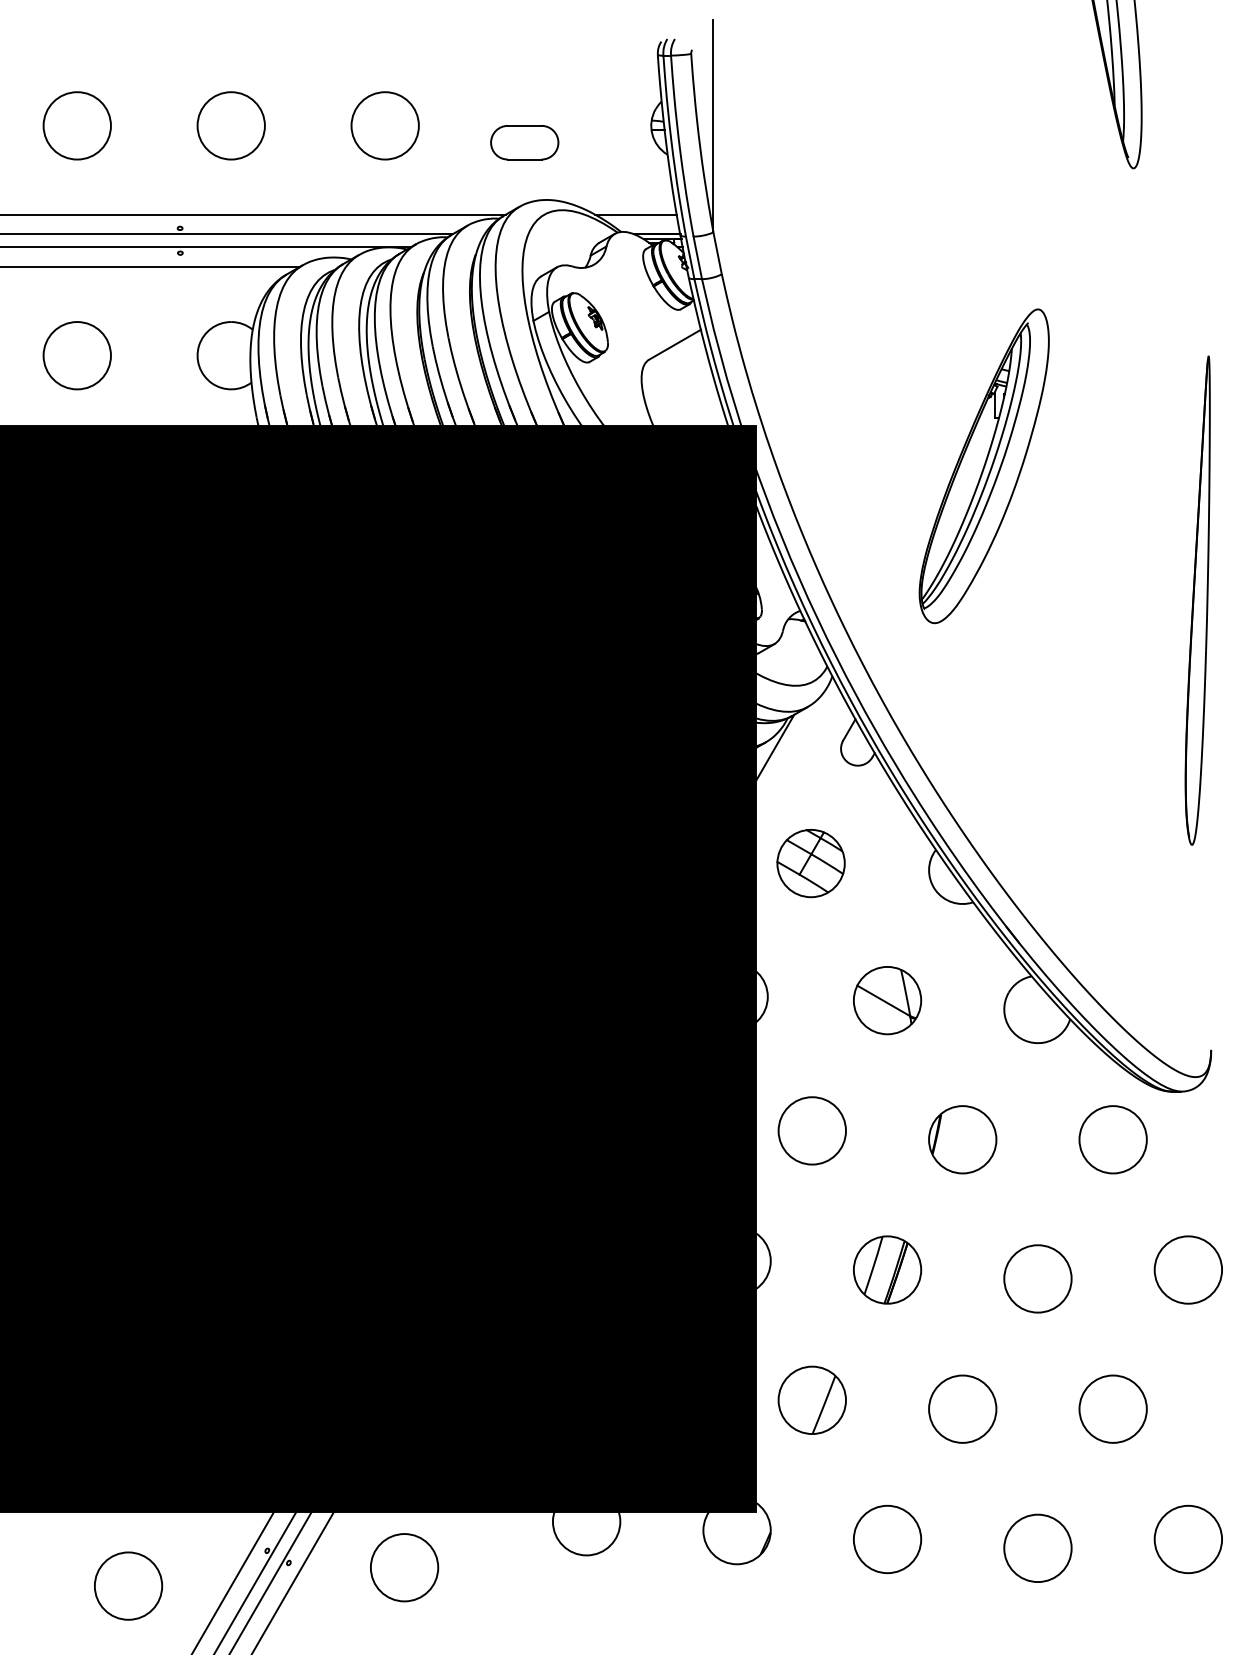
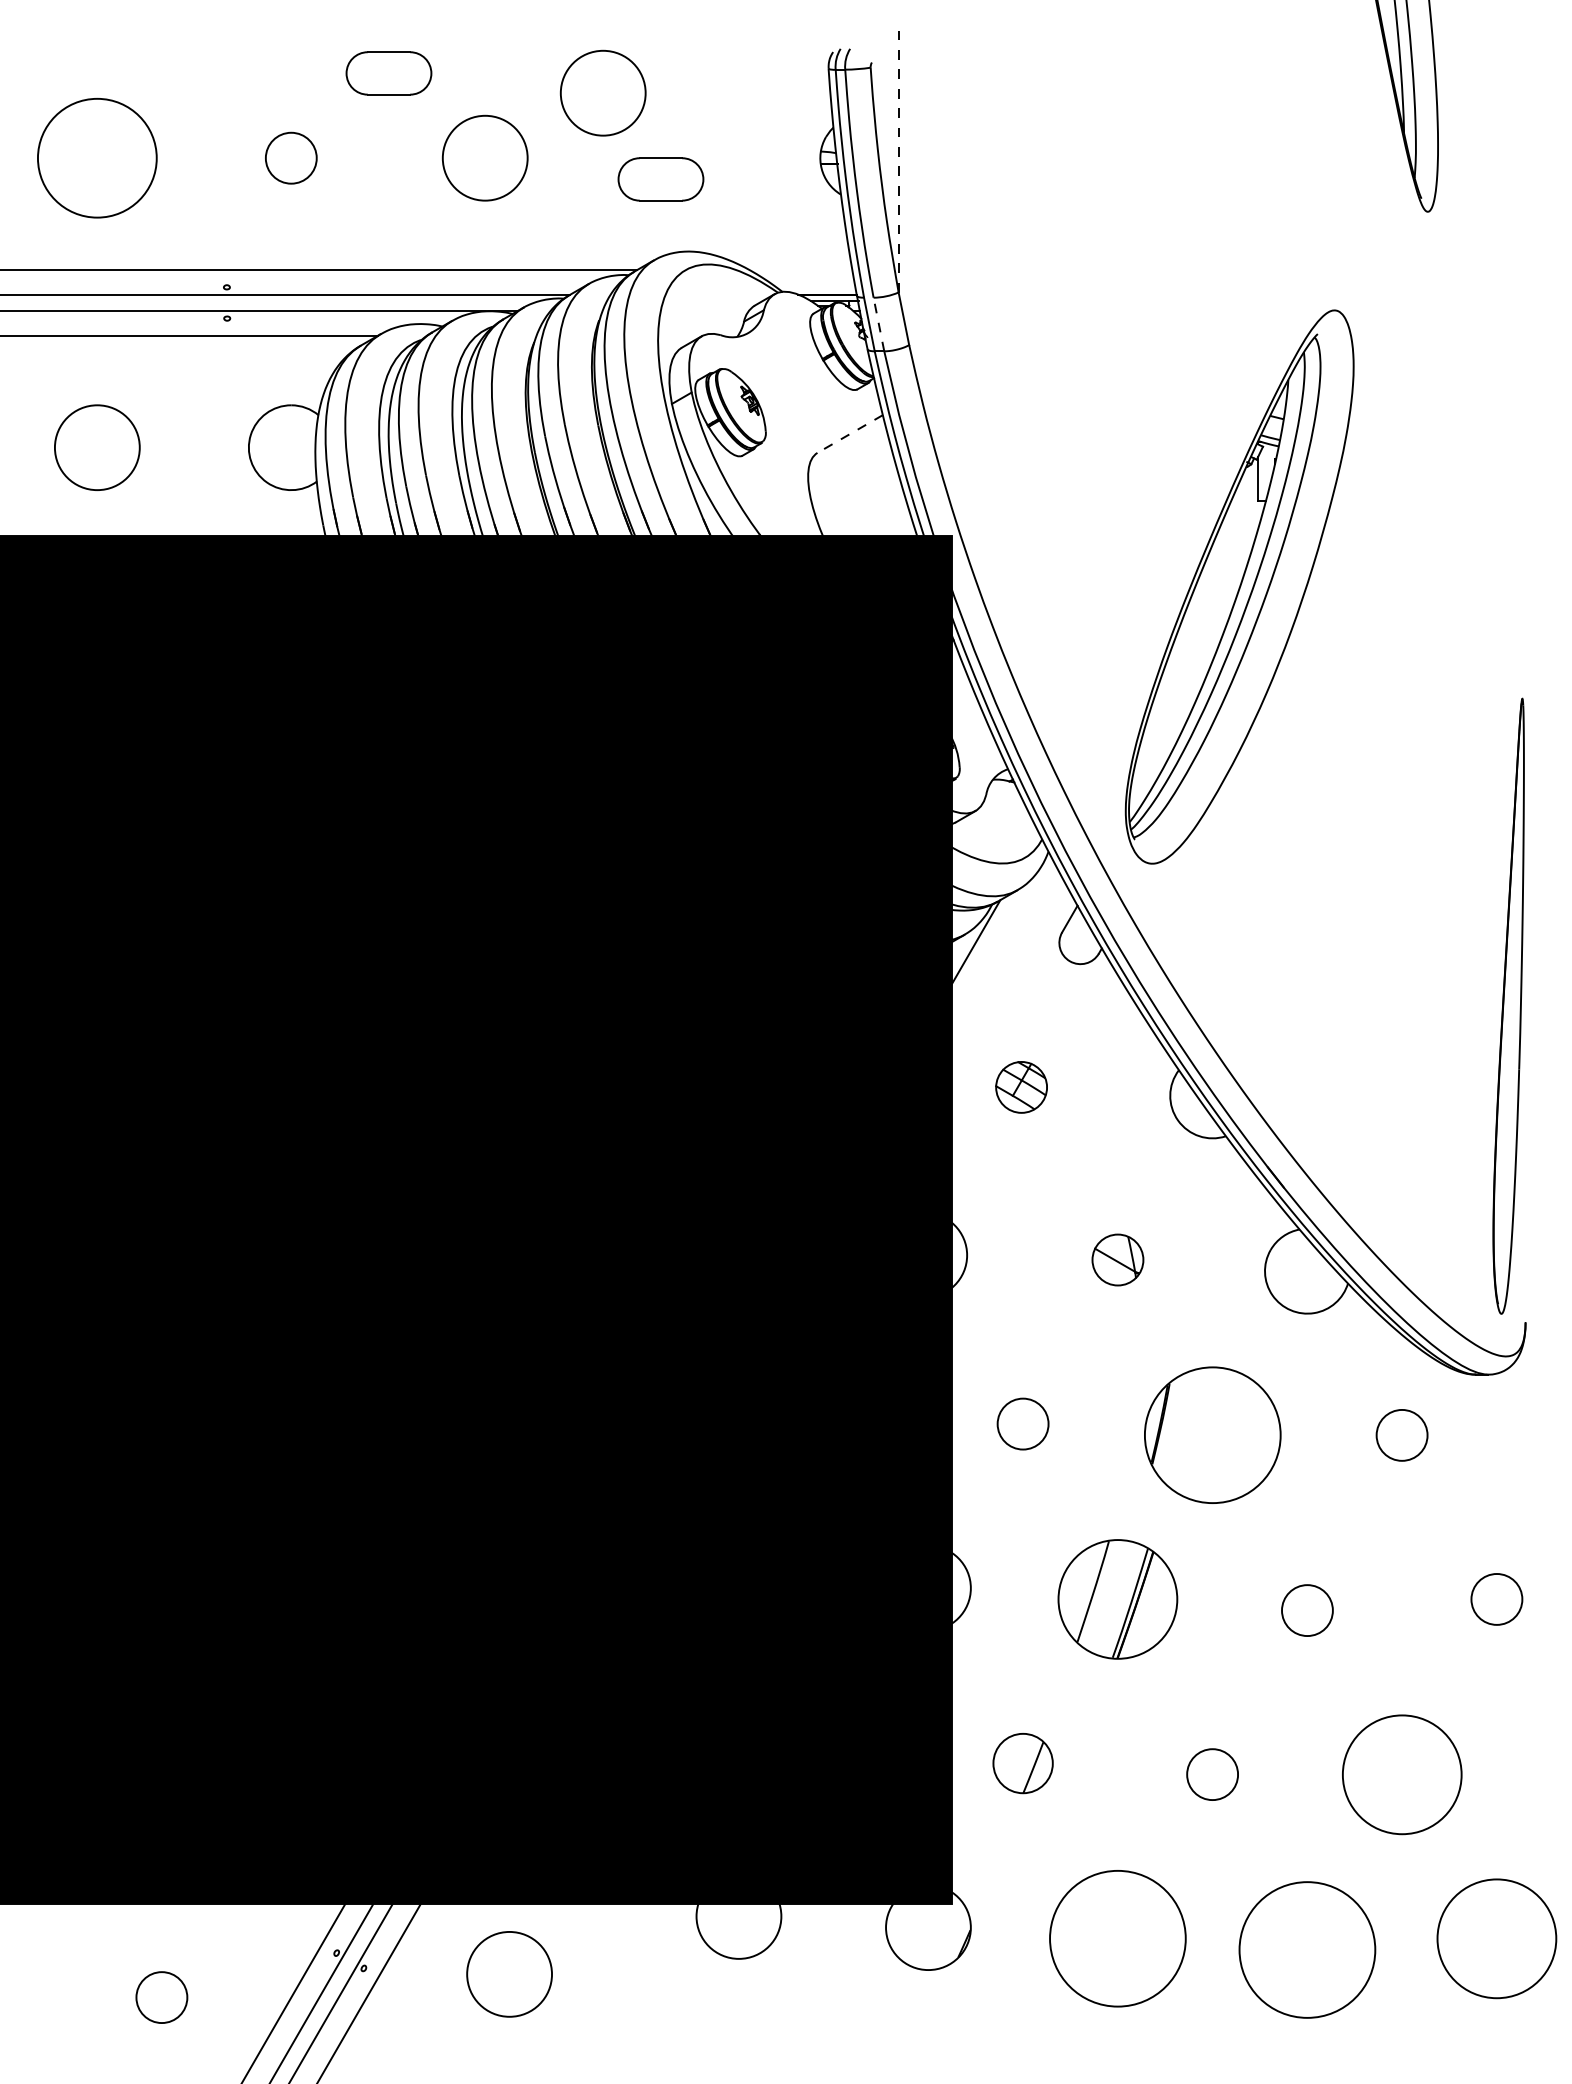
part: (308, 58) -> (388, 73), added
circle: (478, 73) -> (602, 92), added
circle: (76, 125) -> (96, 157), size x1.4
circle: (230, 125) -> (290, 157), size x0.6
line: (713, 126) -> (898, 158), solid -> dashed
line: (635, 215) -> (800, 270), removed
line: (697, 257) -> (878, 324), solid -> dashed
line: (675, 345) -> (850, 434), solid -> dashed
part: (984, 465) -> (1239, 586), size x1.4
part: (1197, 600) -> (1508, 1005), moved
part: (810, 863) -> (1021, 1087), size x0.6
part: (887, 1000) -> (1117, 1259), size x0.6
circle: (811, 1130) -> (1022, 1423), size x0.6
part: (962, 1139) -> (1212, 1435), size x1.6
circle: (1112, 1139) -> (1401, 1435), size x0.6
part: (887, 1270) -> (1117, 1599), size x1.4
circle: (1188, 1270) -> (1496, 1599), size x0.6
circle: (1038, 1278) -> (1307, 1610), size x0.6
part: (811, 1400) -> (1022, 1763), size x0.7
circle: (962, 1409) -> (1212, 1774), size x0.6
circle: (1112, 1409) -> (1401, 1774), size x1.4
circle: (887, 1539) -> (1117, 1938), size x1.6
circle: (1188, 1539) -> (1496, 1938), size x1.4
circle: (1038, 1547) -> (1307, 1949), size x1.6
circle: (128, 1586) -> (161, 1997), size x0.6

